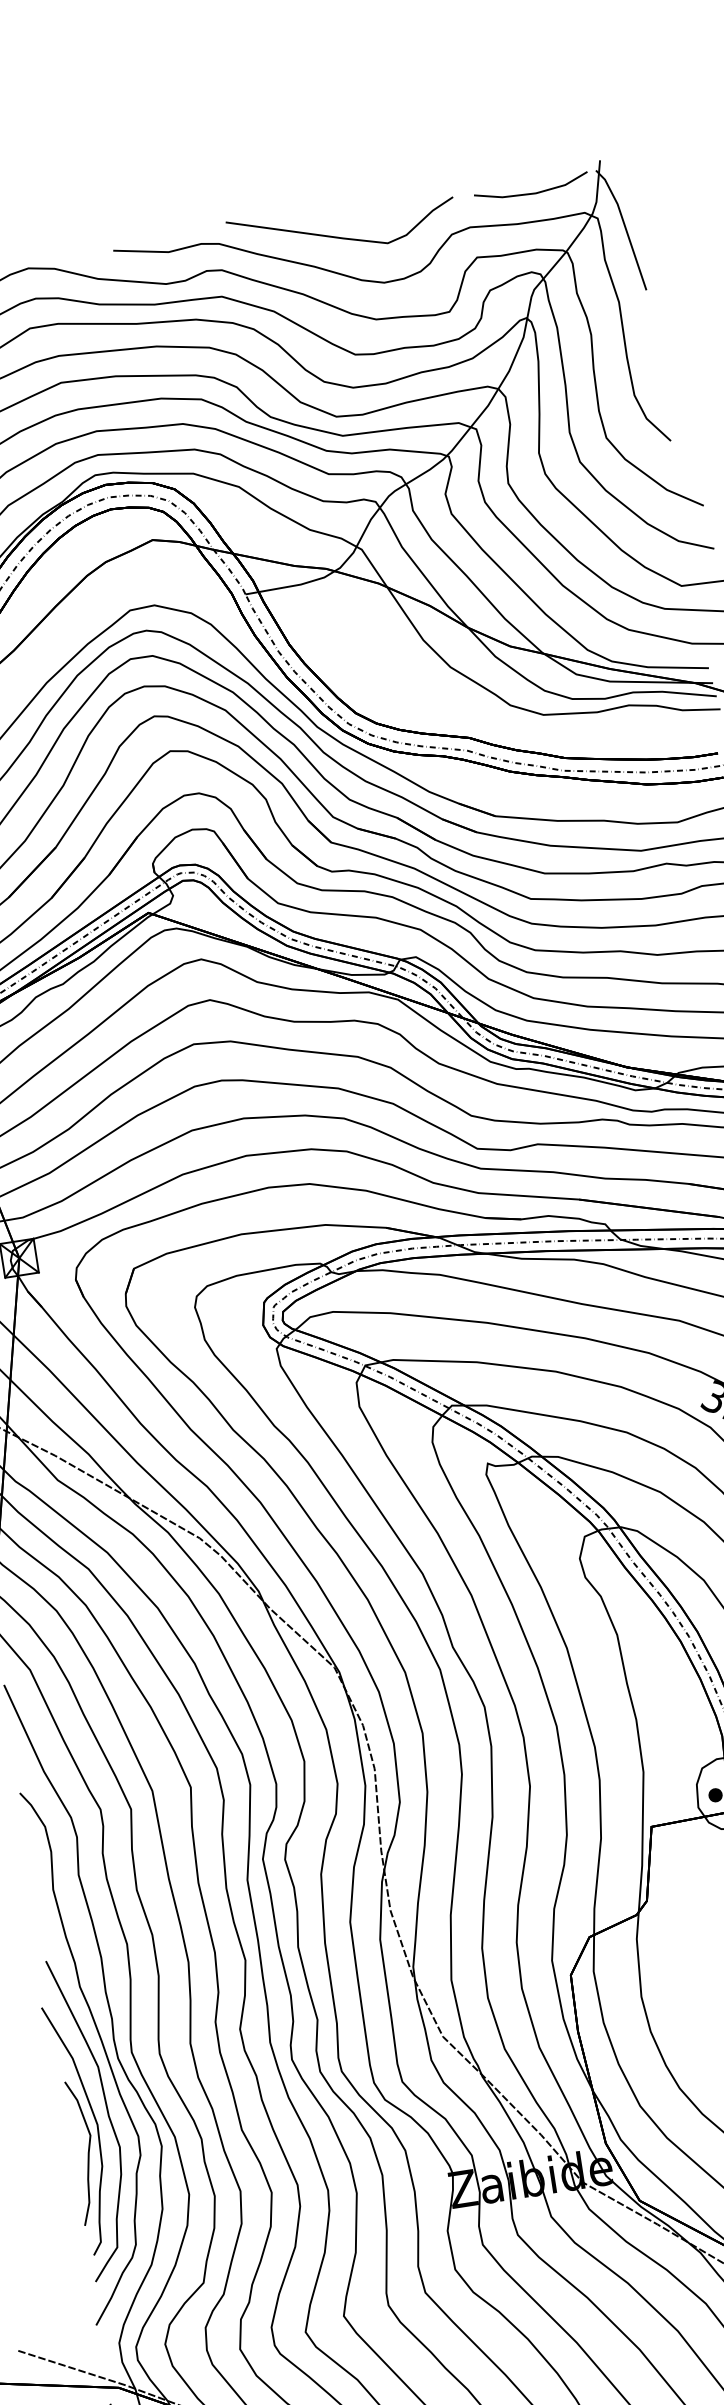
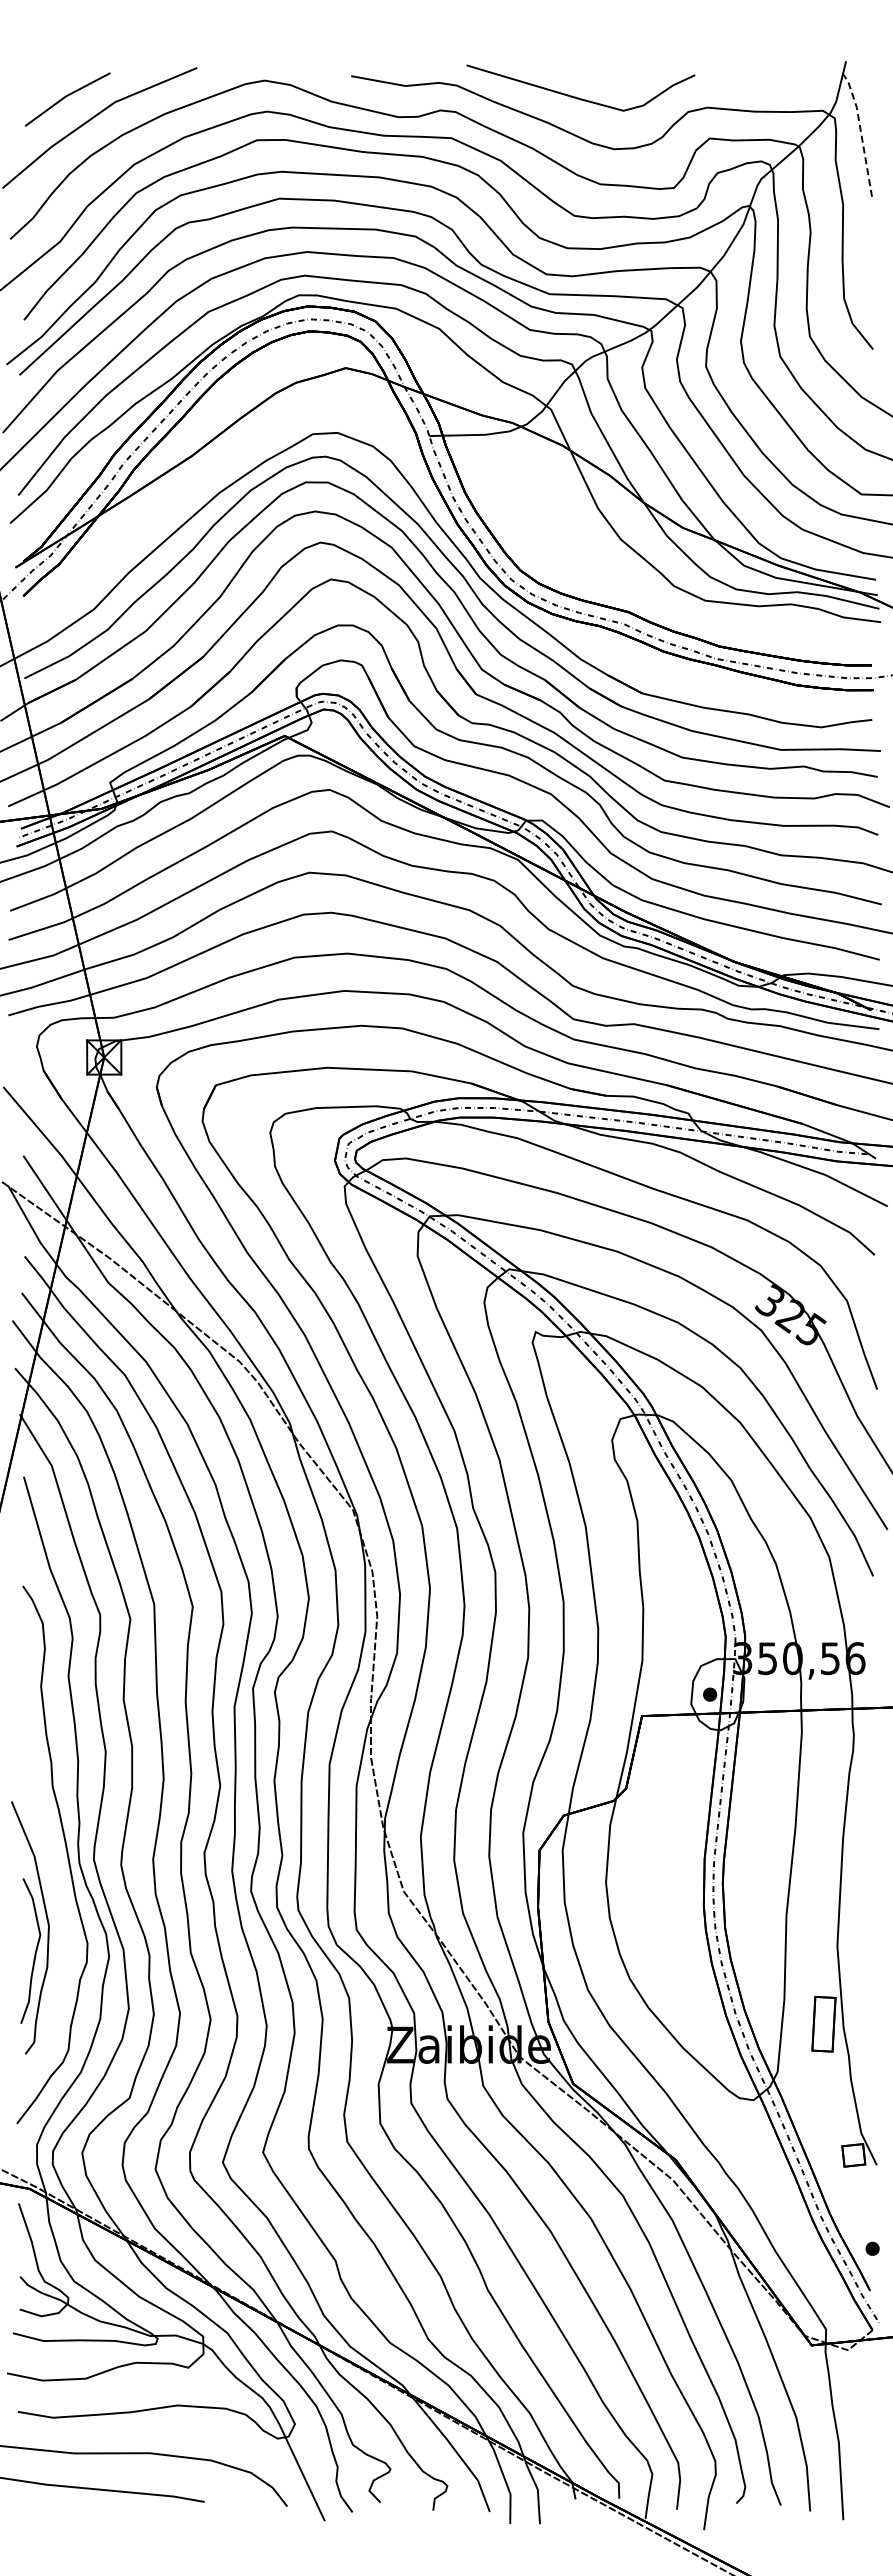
line: (531, 193) -> (773, 83), removed
line: (624, 226) -> (860, 130), solid -> dashed
curve: (107, 2115) -> (60, 1918), removed

